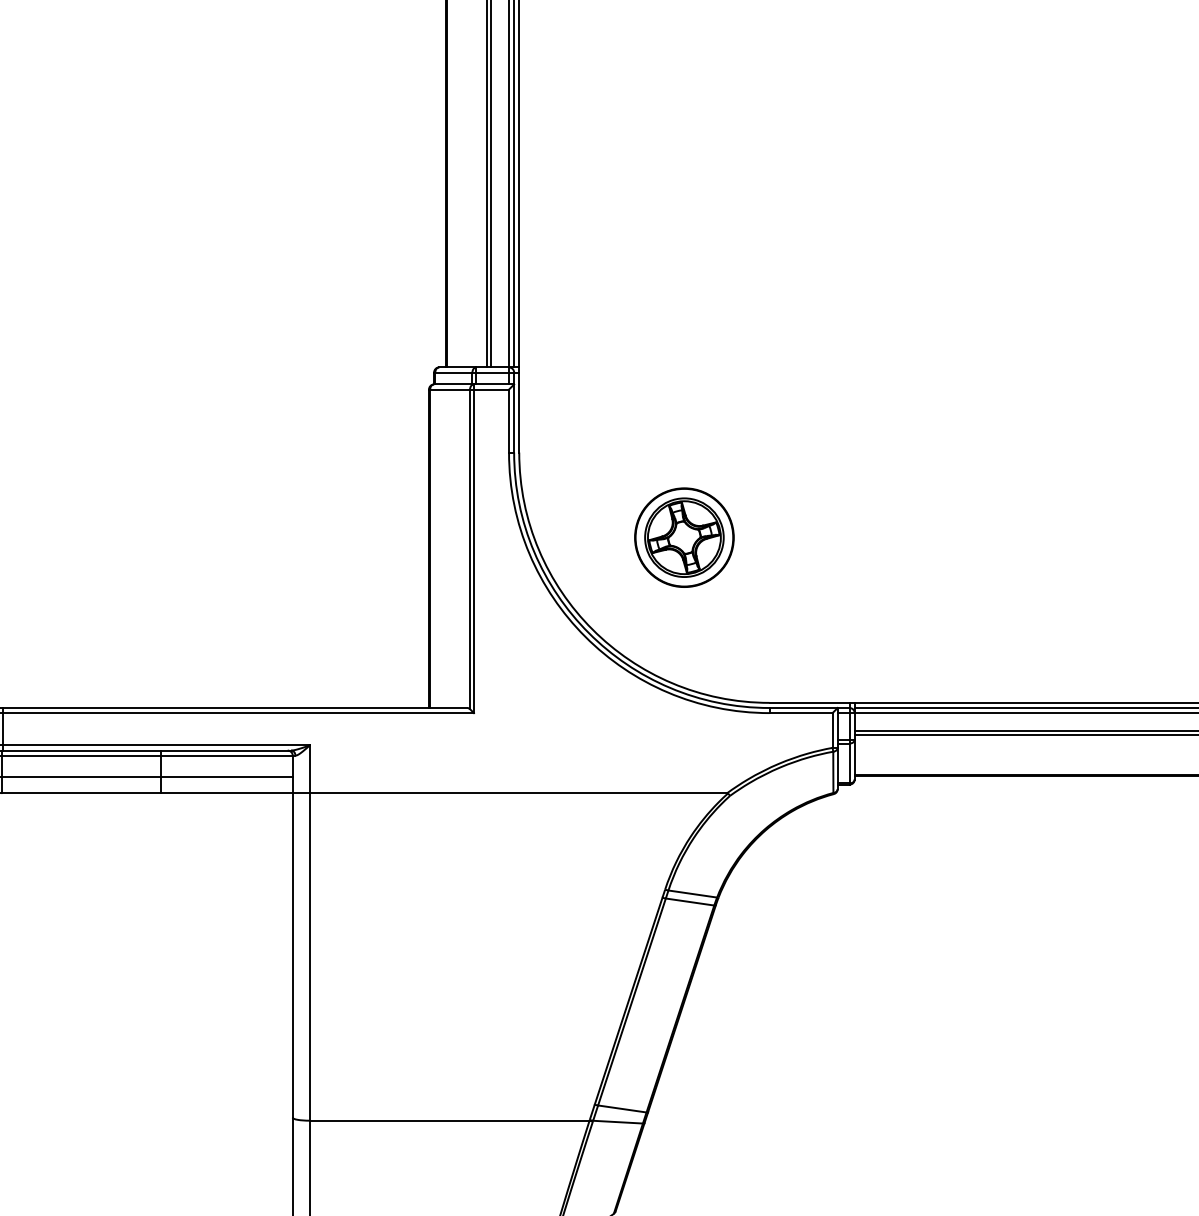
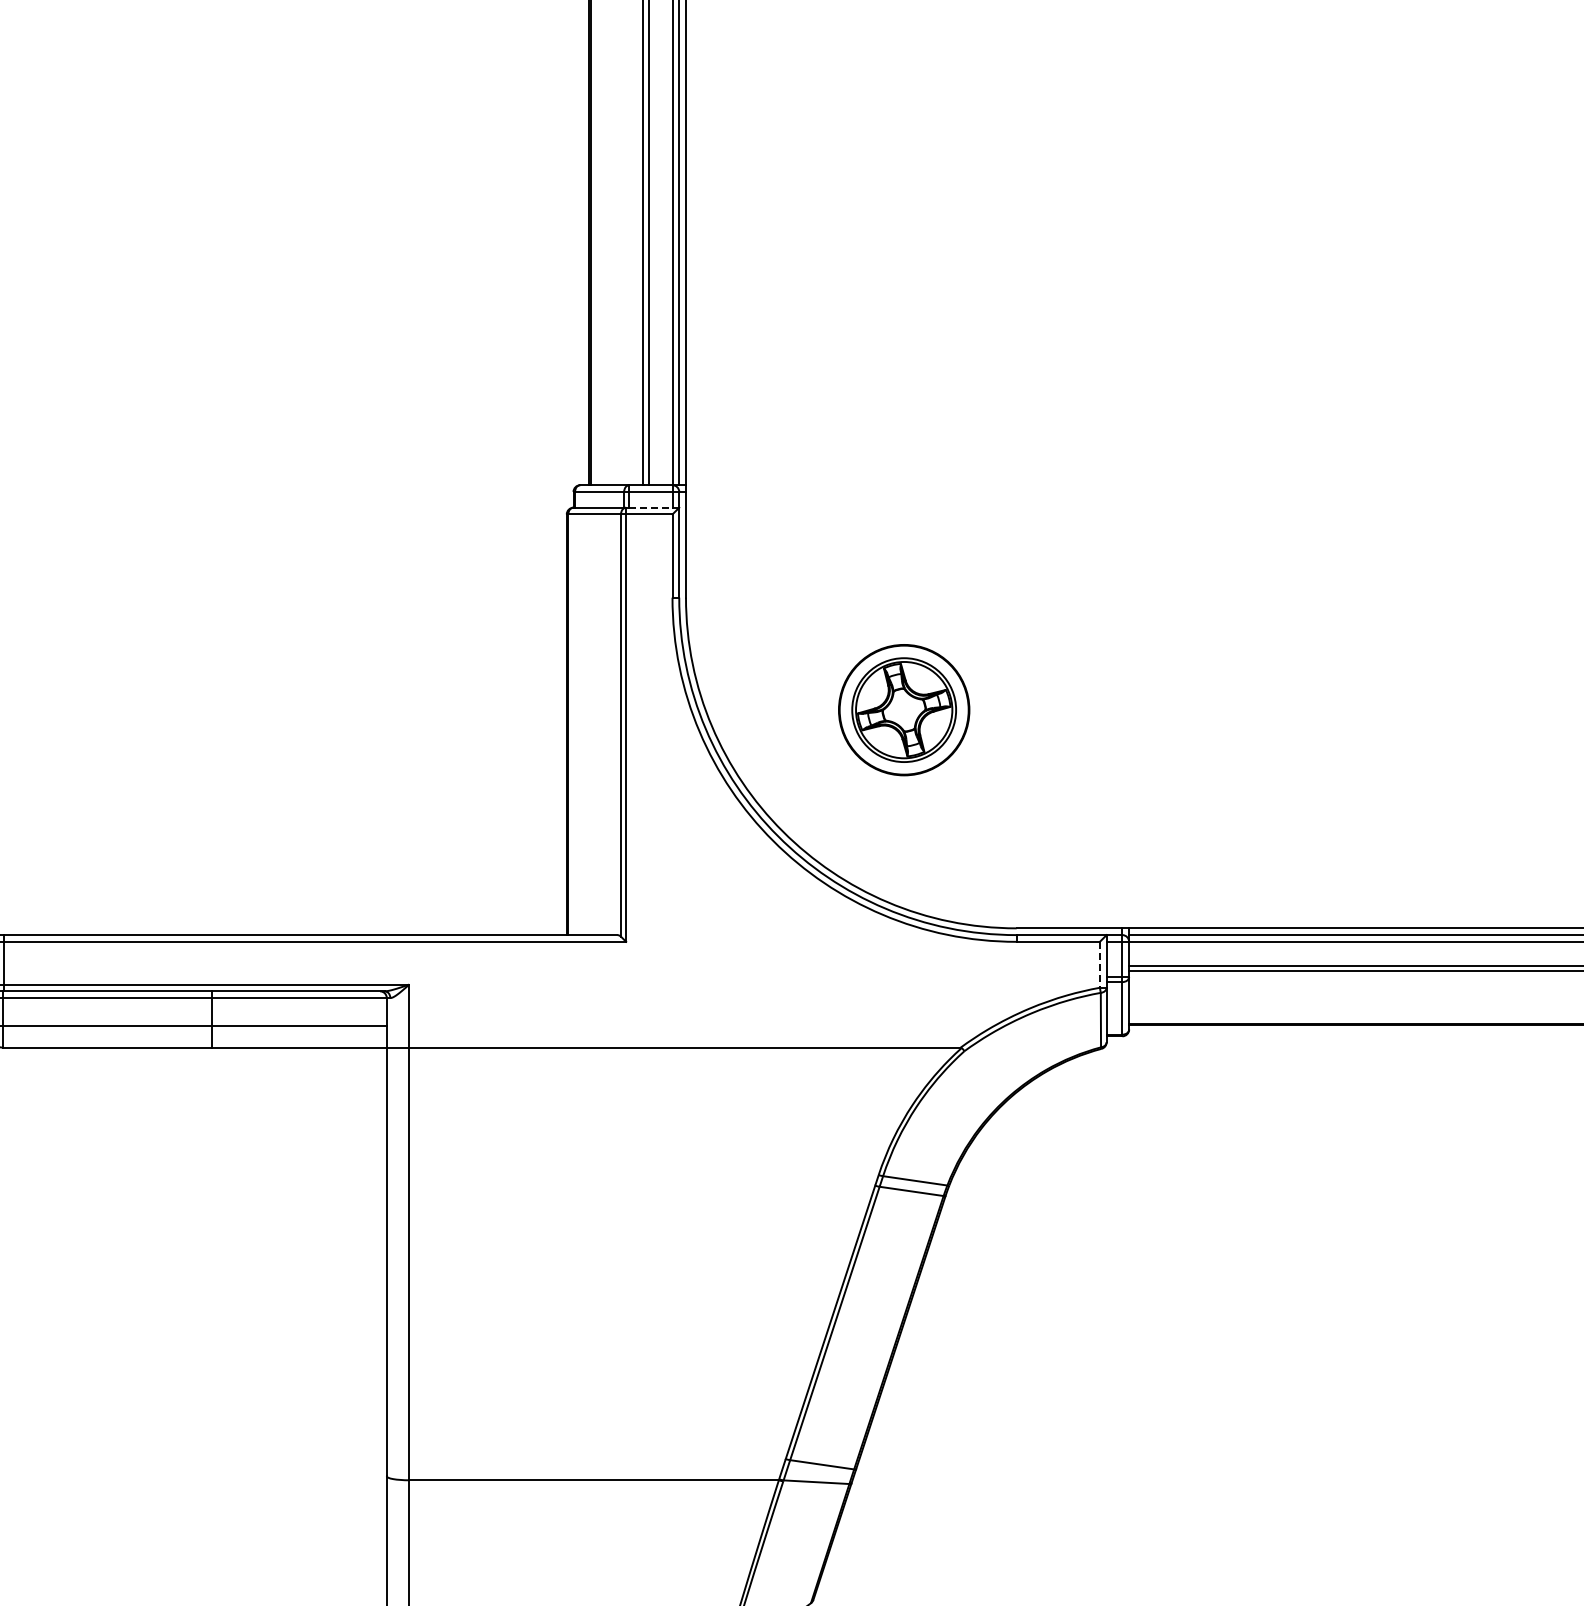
line: (492, 384) -> (650, 507), solid -> dashed
line: (832, 730) -> (1099, 964), solid -> dashed

